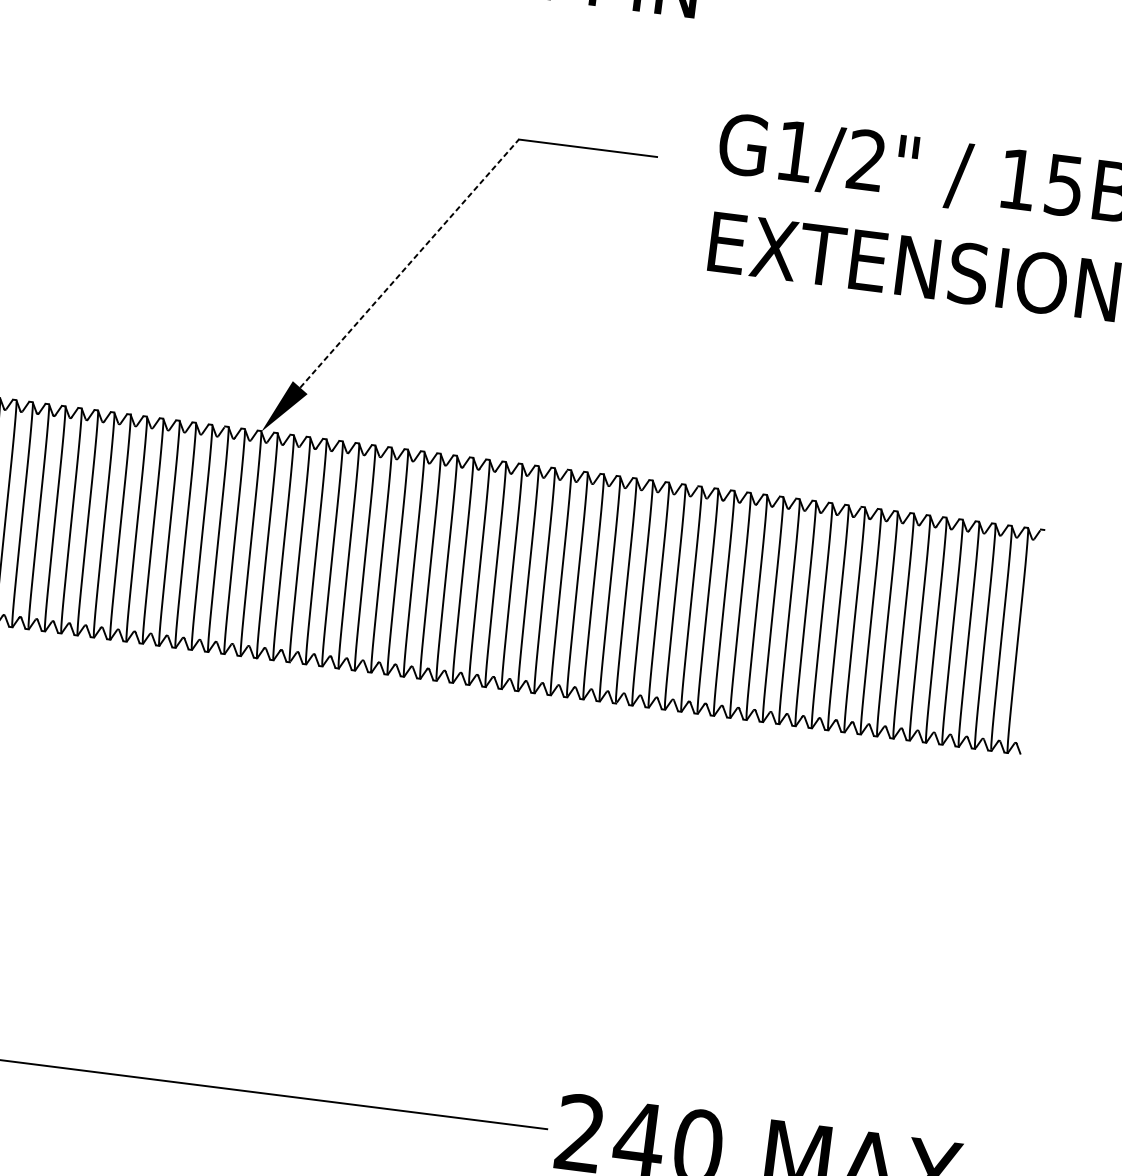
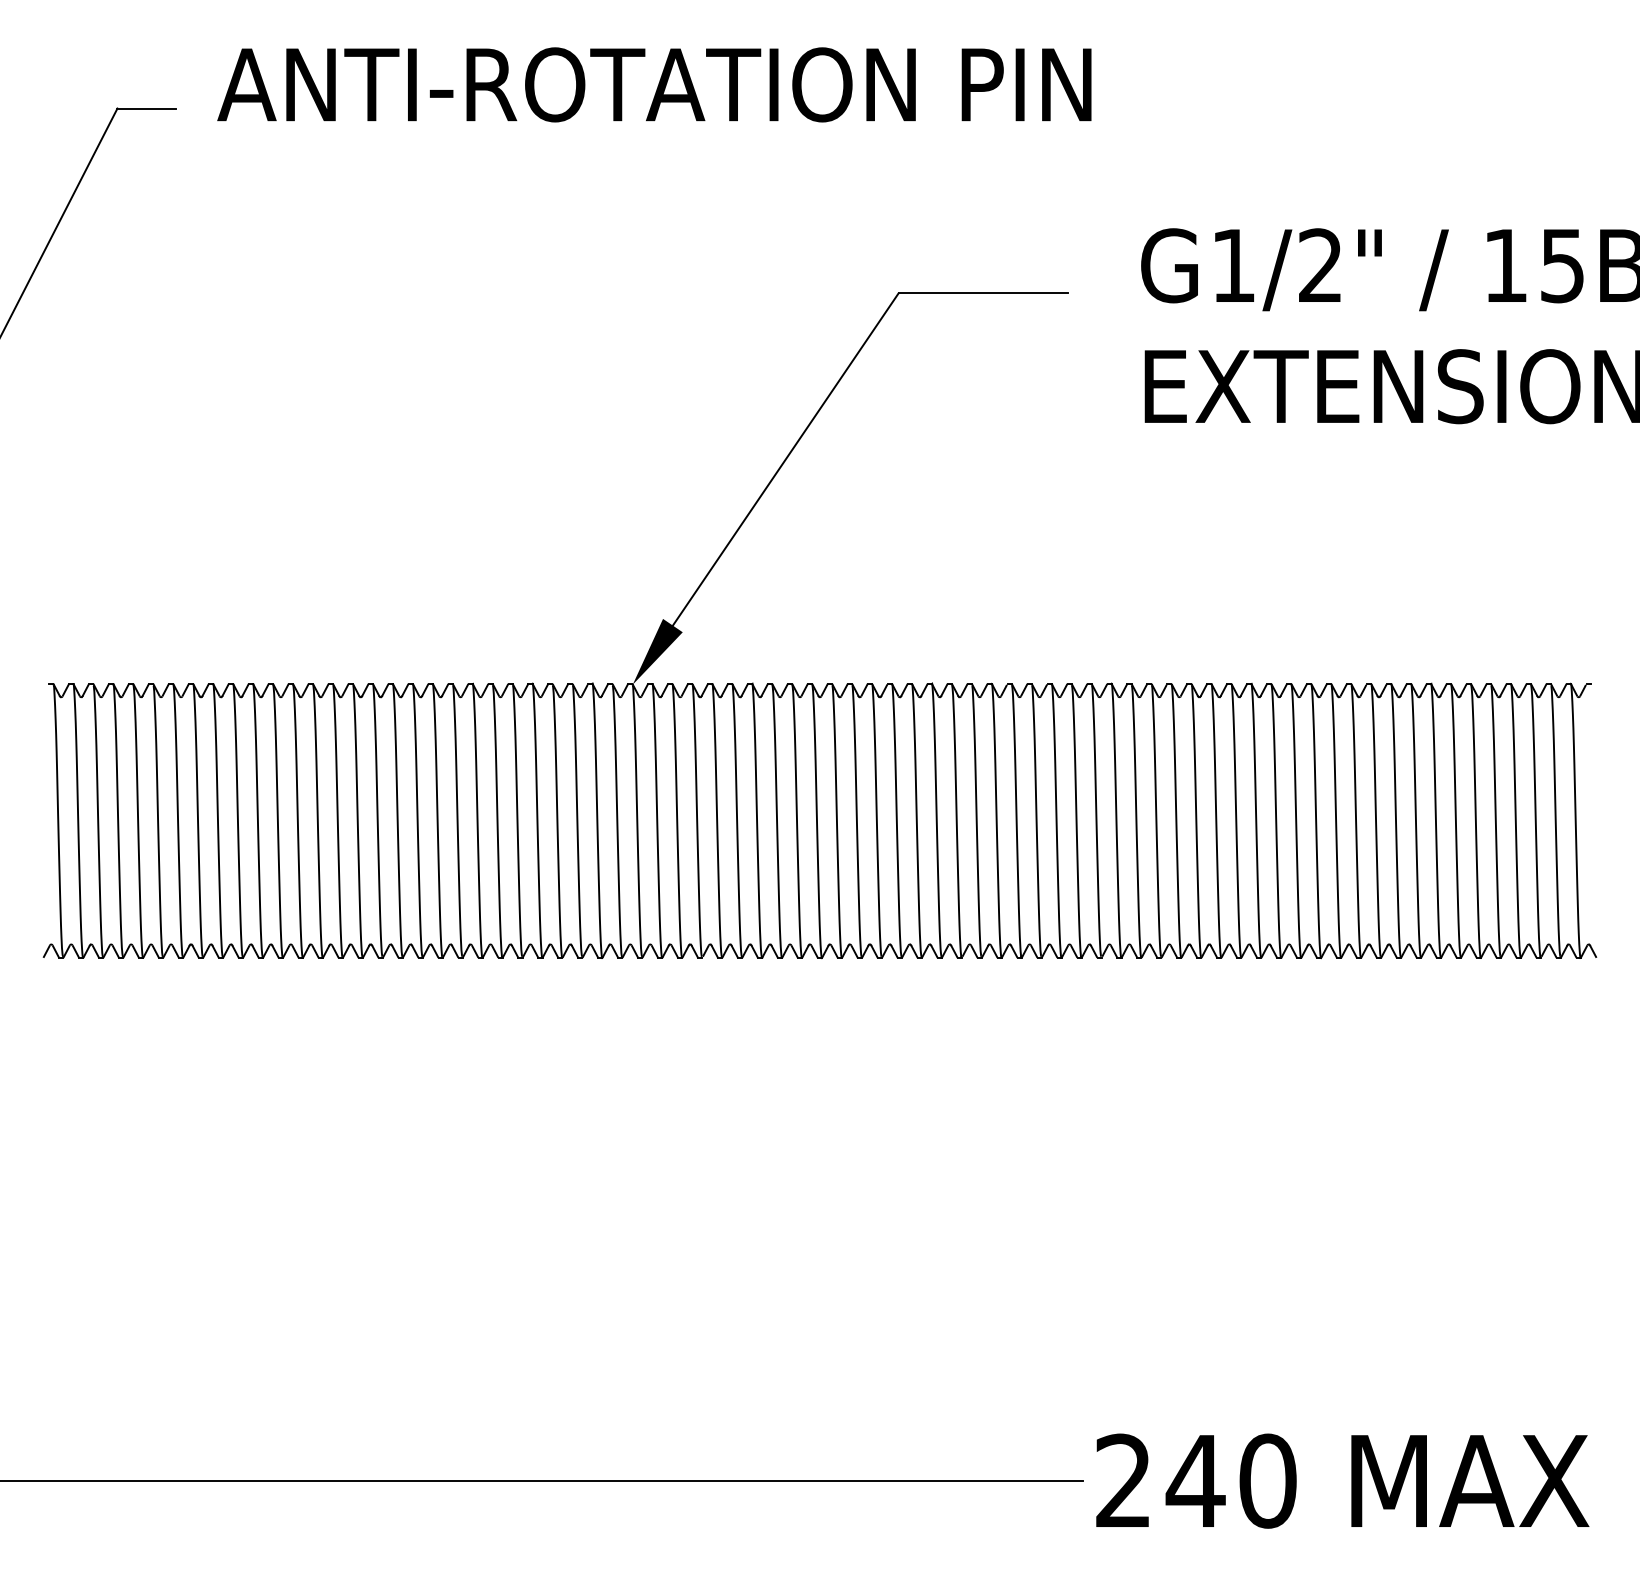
line: (409, 263) -> (785, 459), dashed -> solid

